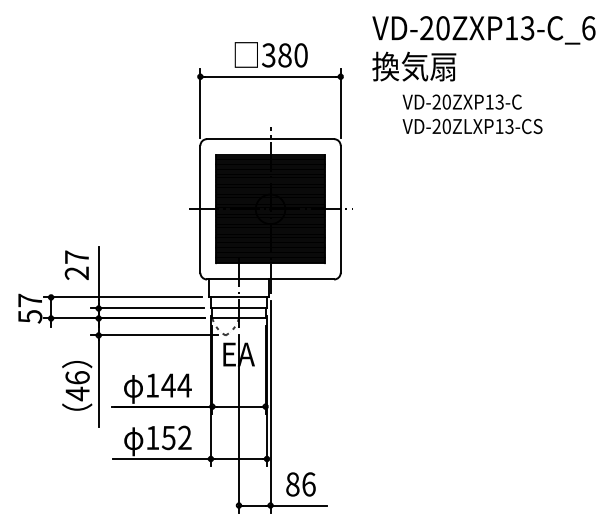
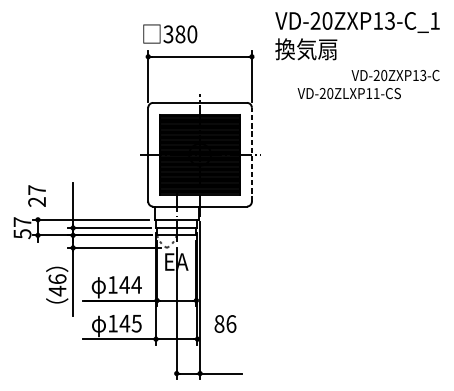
text: (588, 28) -> (434, 21), VD-20ZXP13-C_6 -> VD-20ZXP13-C_1
text: (270, 54) -> (169, 33), moved
text: (461, 101) -> (395, 75), moved
text: (509, 126) -> (376, 93), VD-20ZLXP13-CS -> VD-20ZLXP11-CS
line: (340, 209) -> (251, 154), solid -> dashed
text: (76, 264) -> (36, 195), moved
text: (176, 437) -> (130, 323), 152 -> 145
text: (300, 484) -> (225, 324), moved

